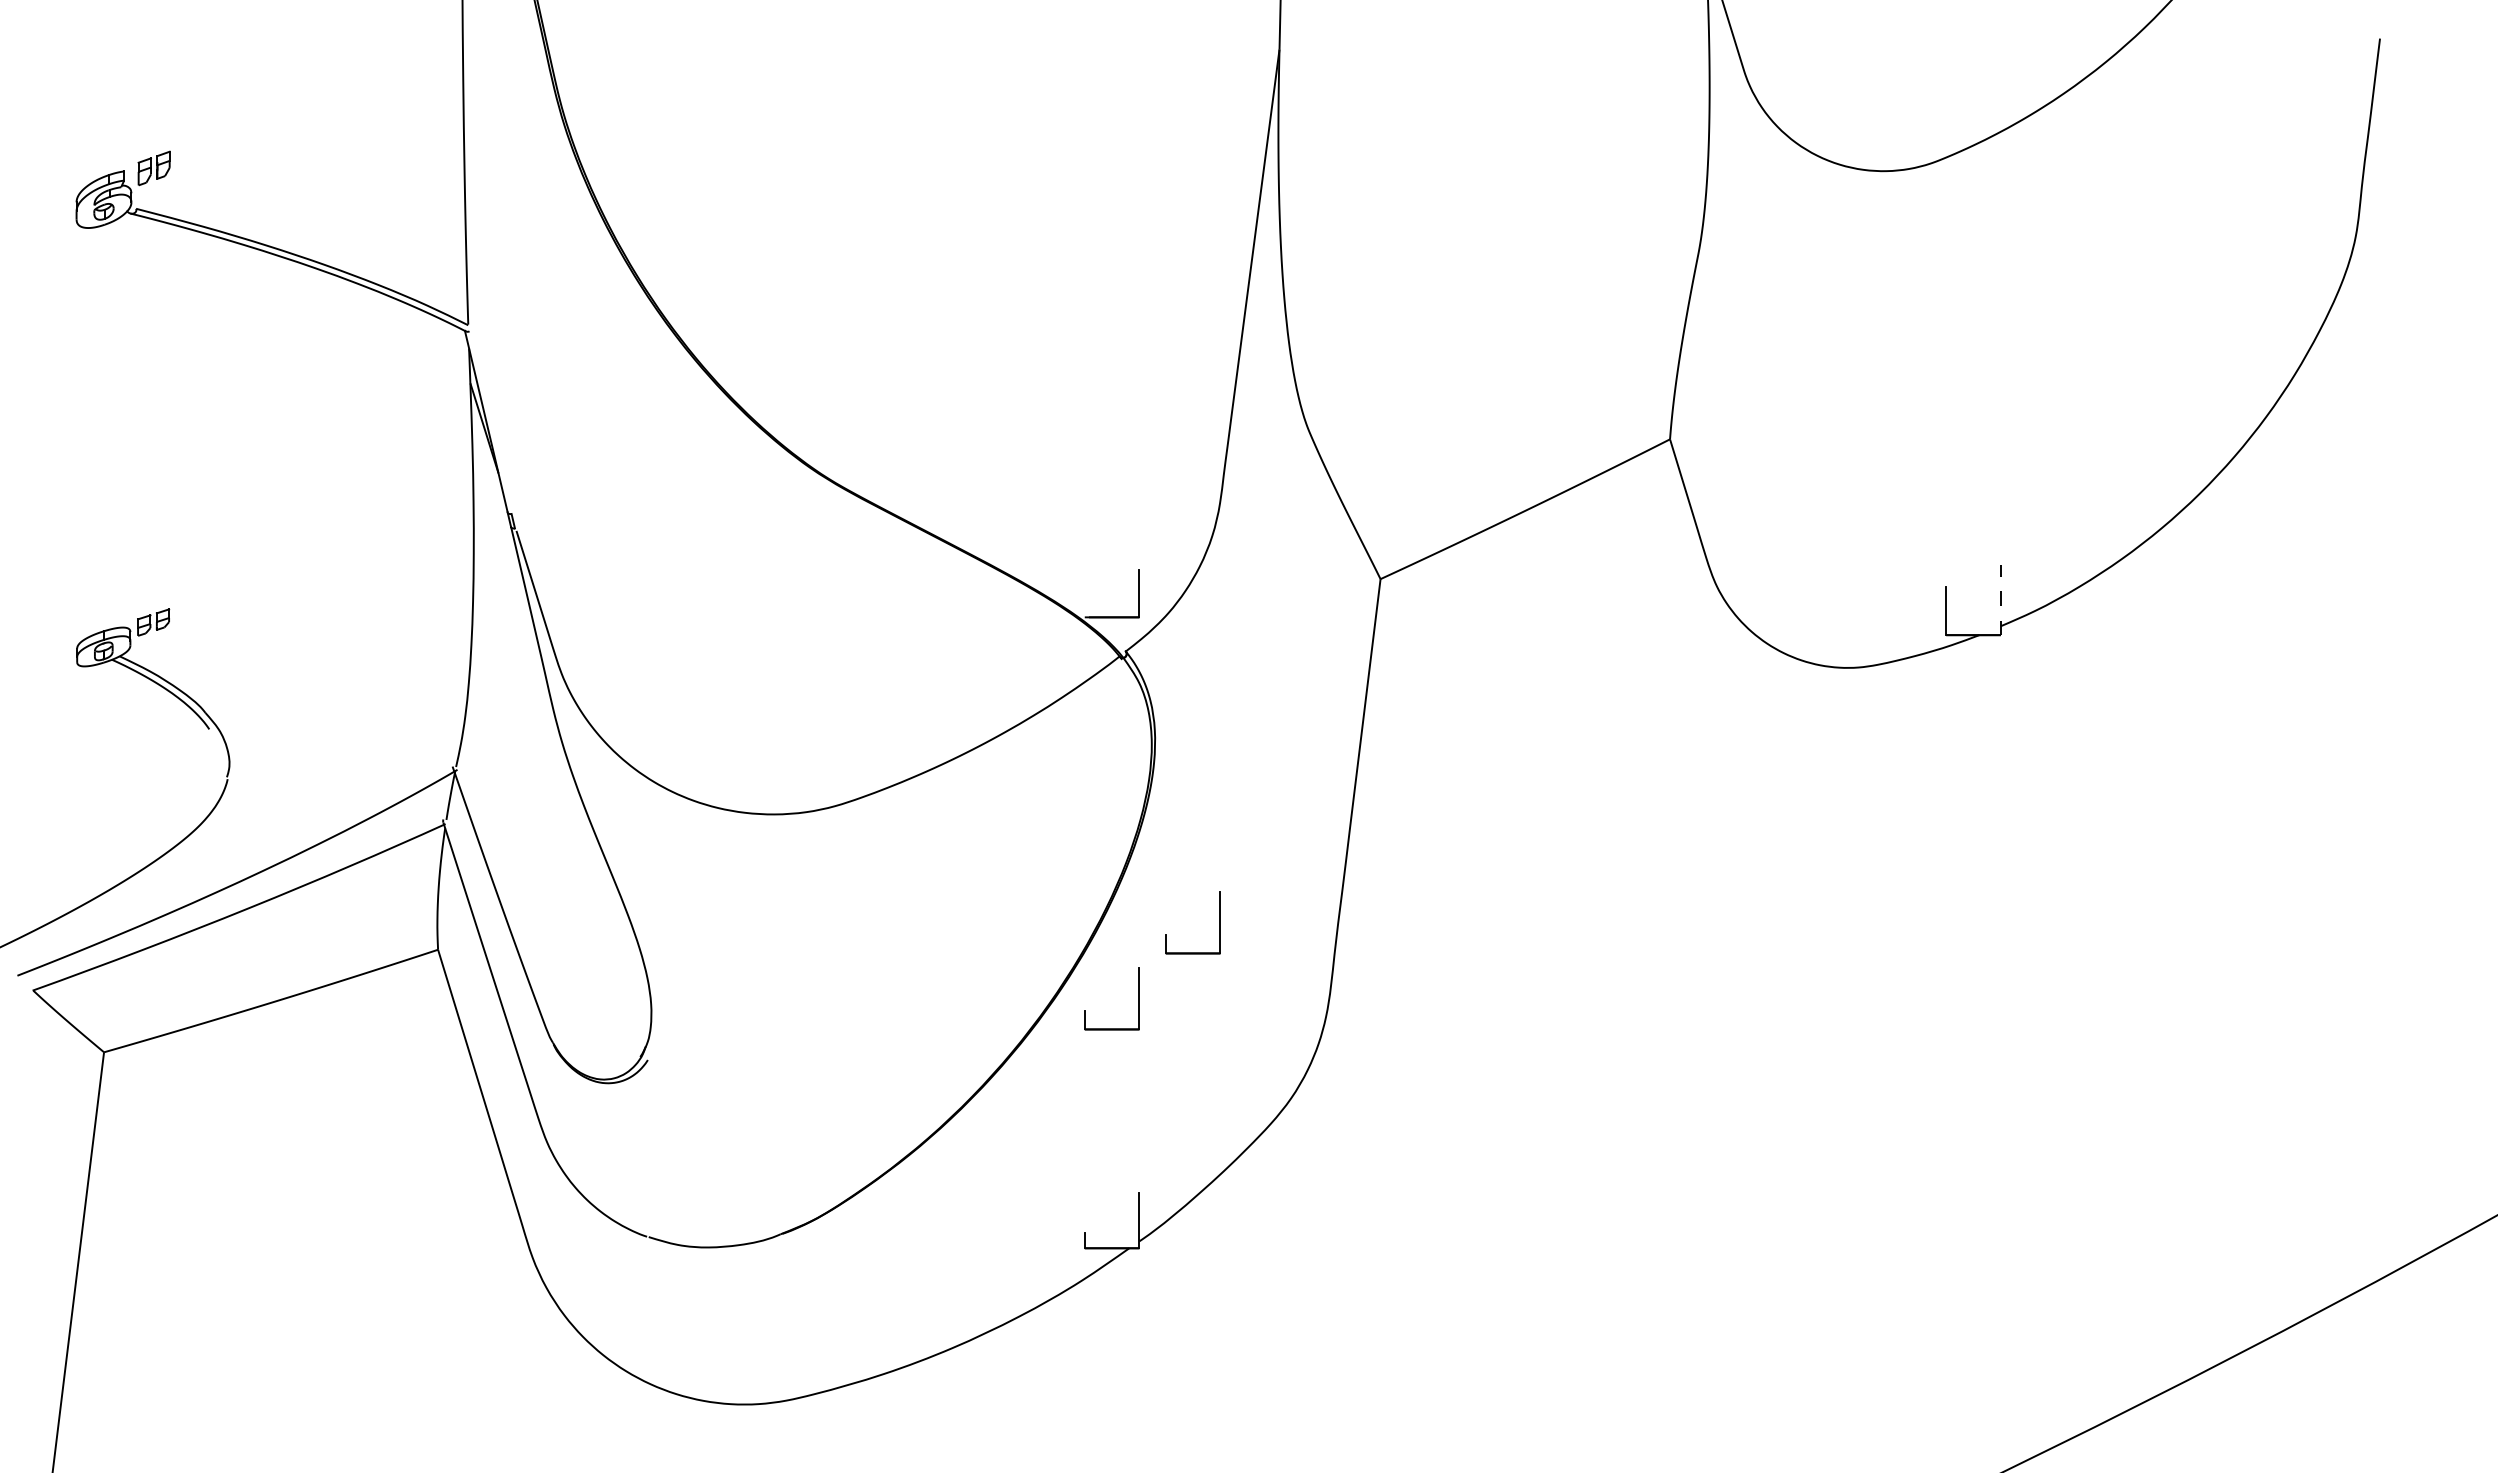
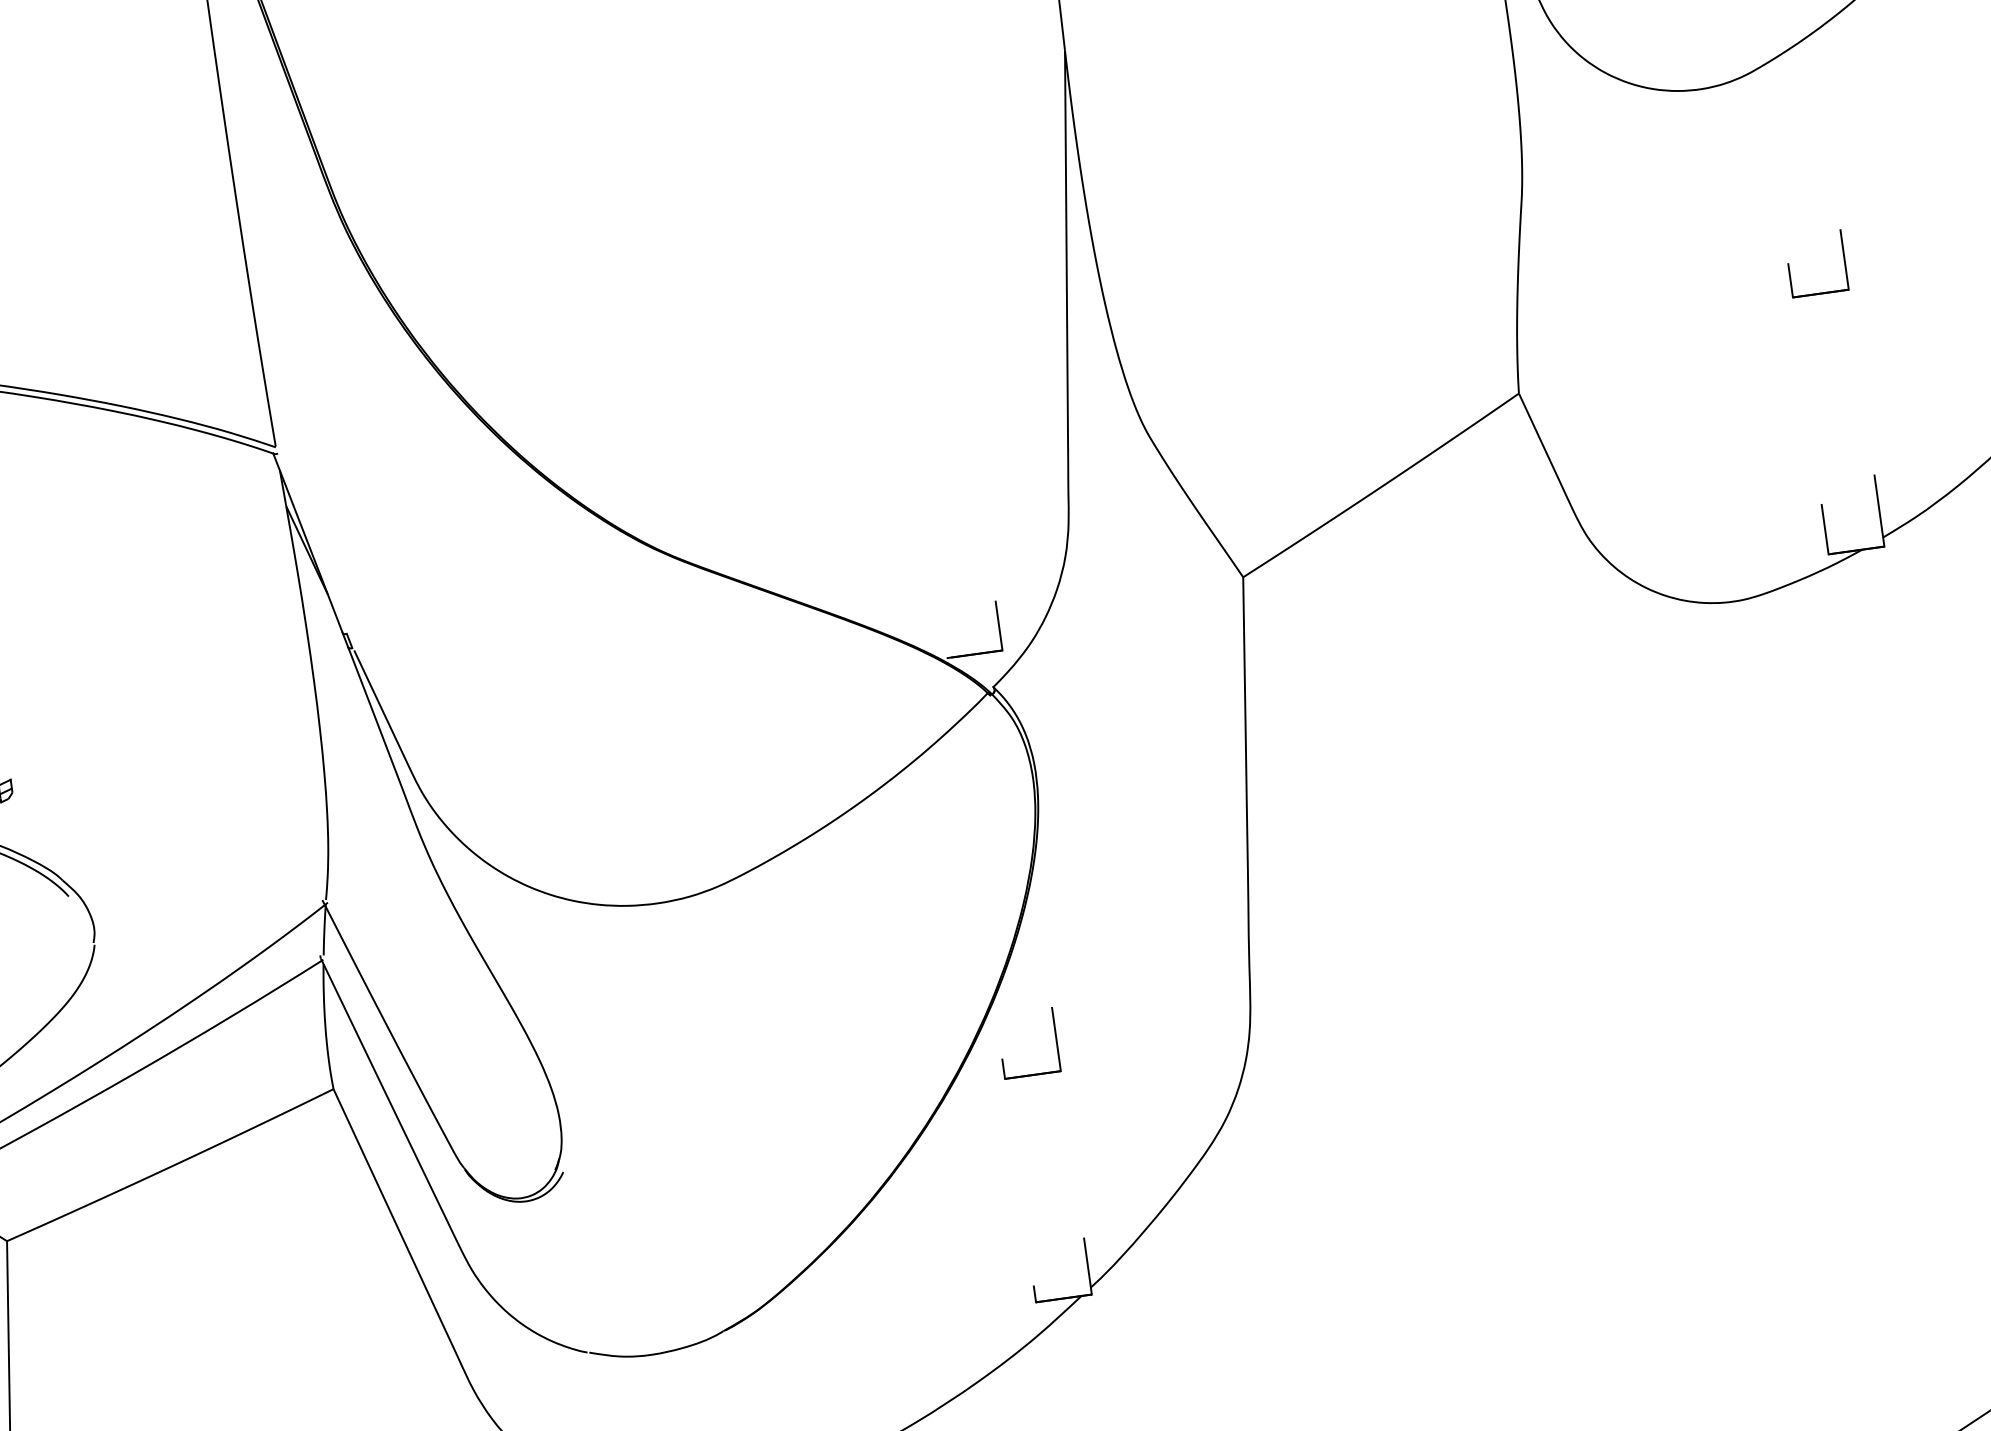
part: (1946, 354) -> (1789, 267), added
line: (2000, 600) -> (1879, 511), dashed -> solid
part: (1219, 922) -> (1127, 950), removed

